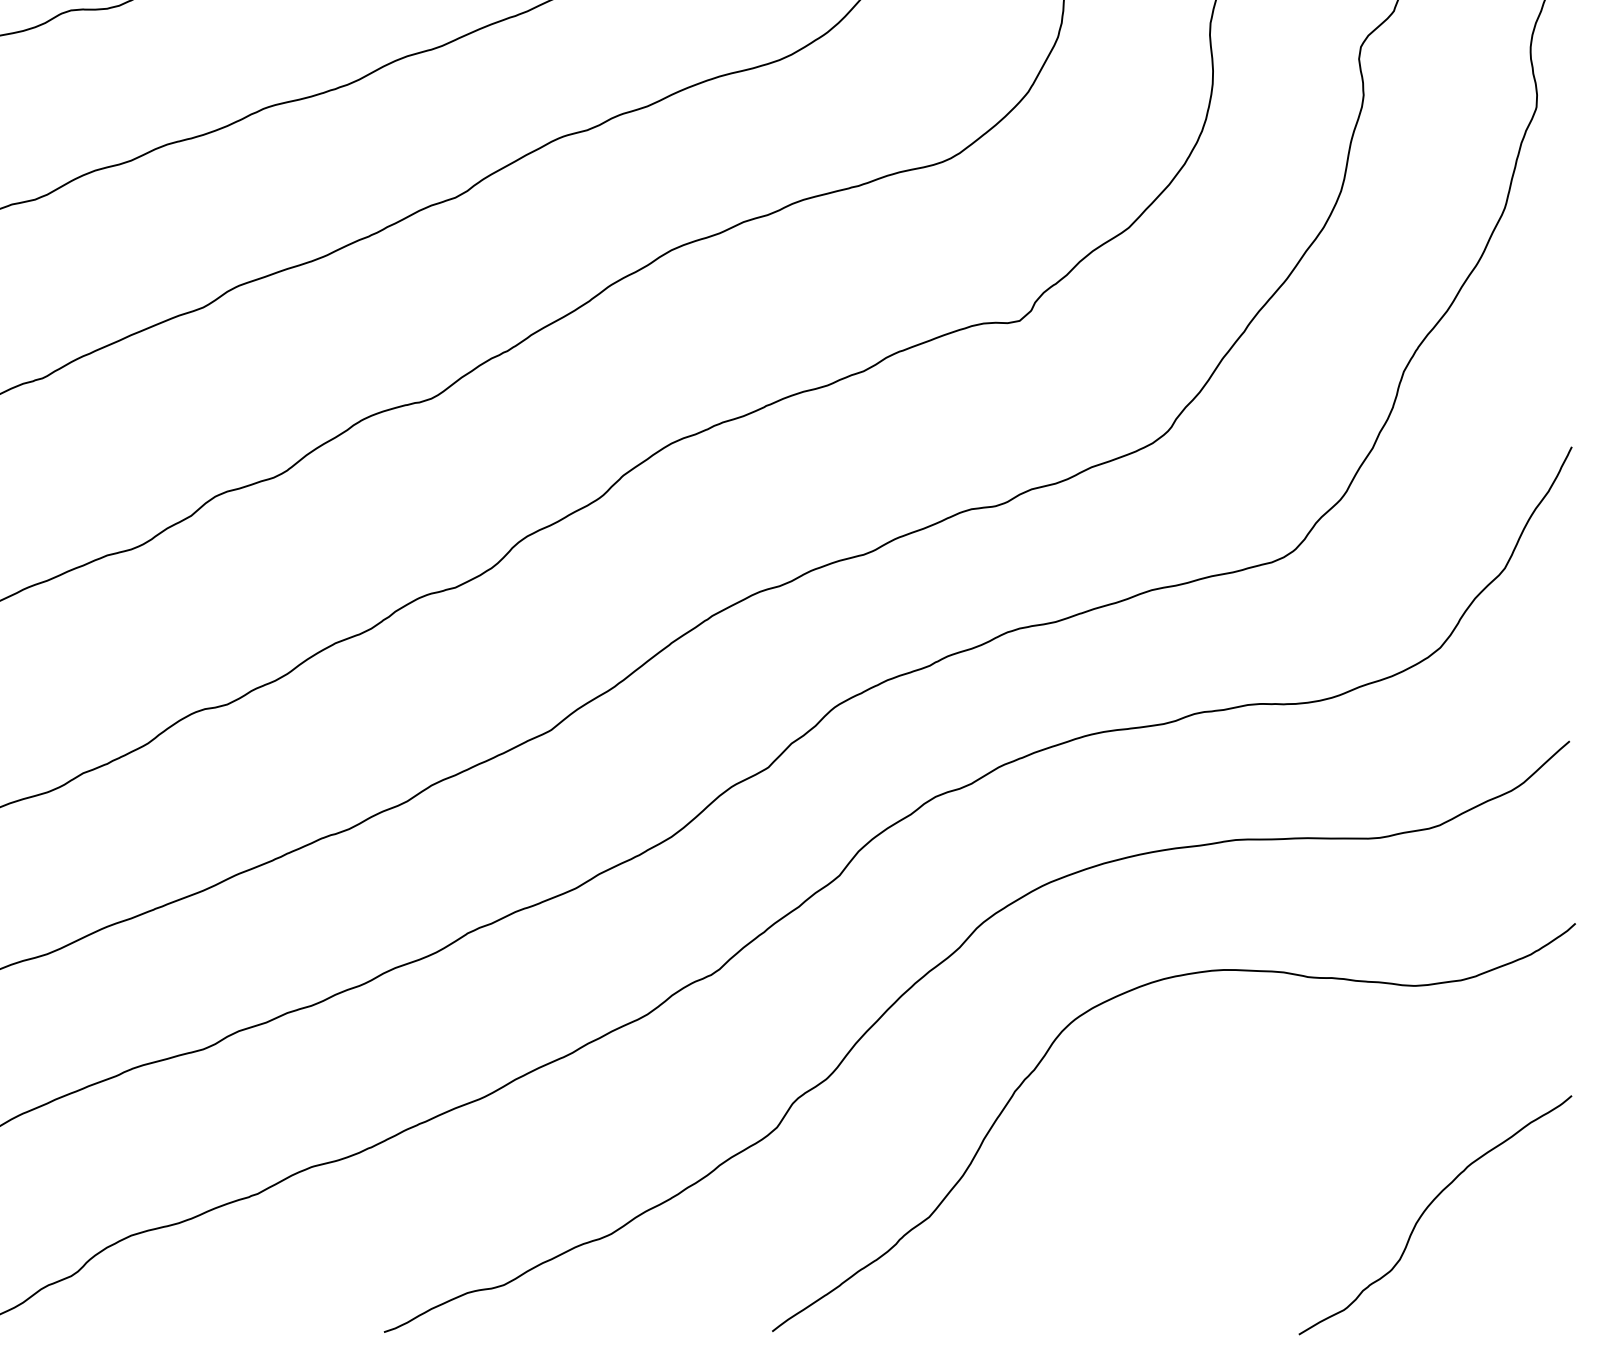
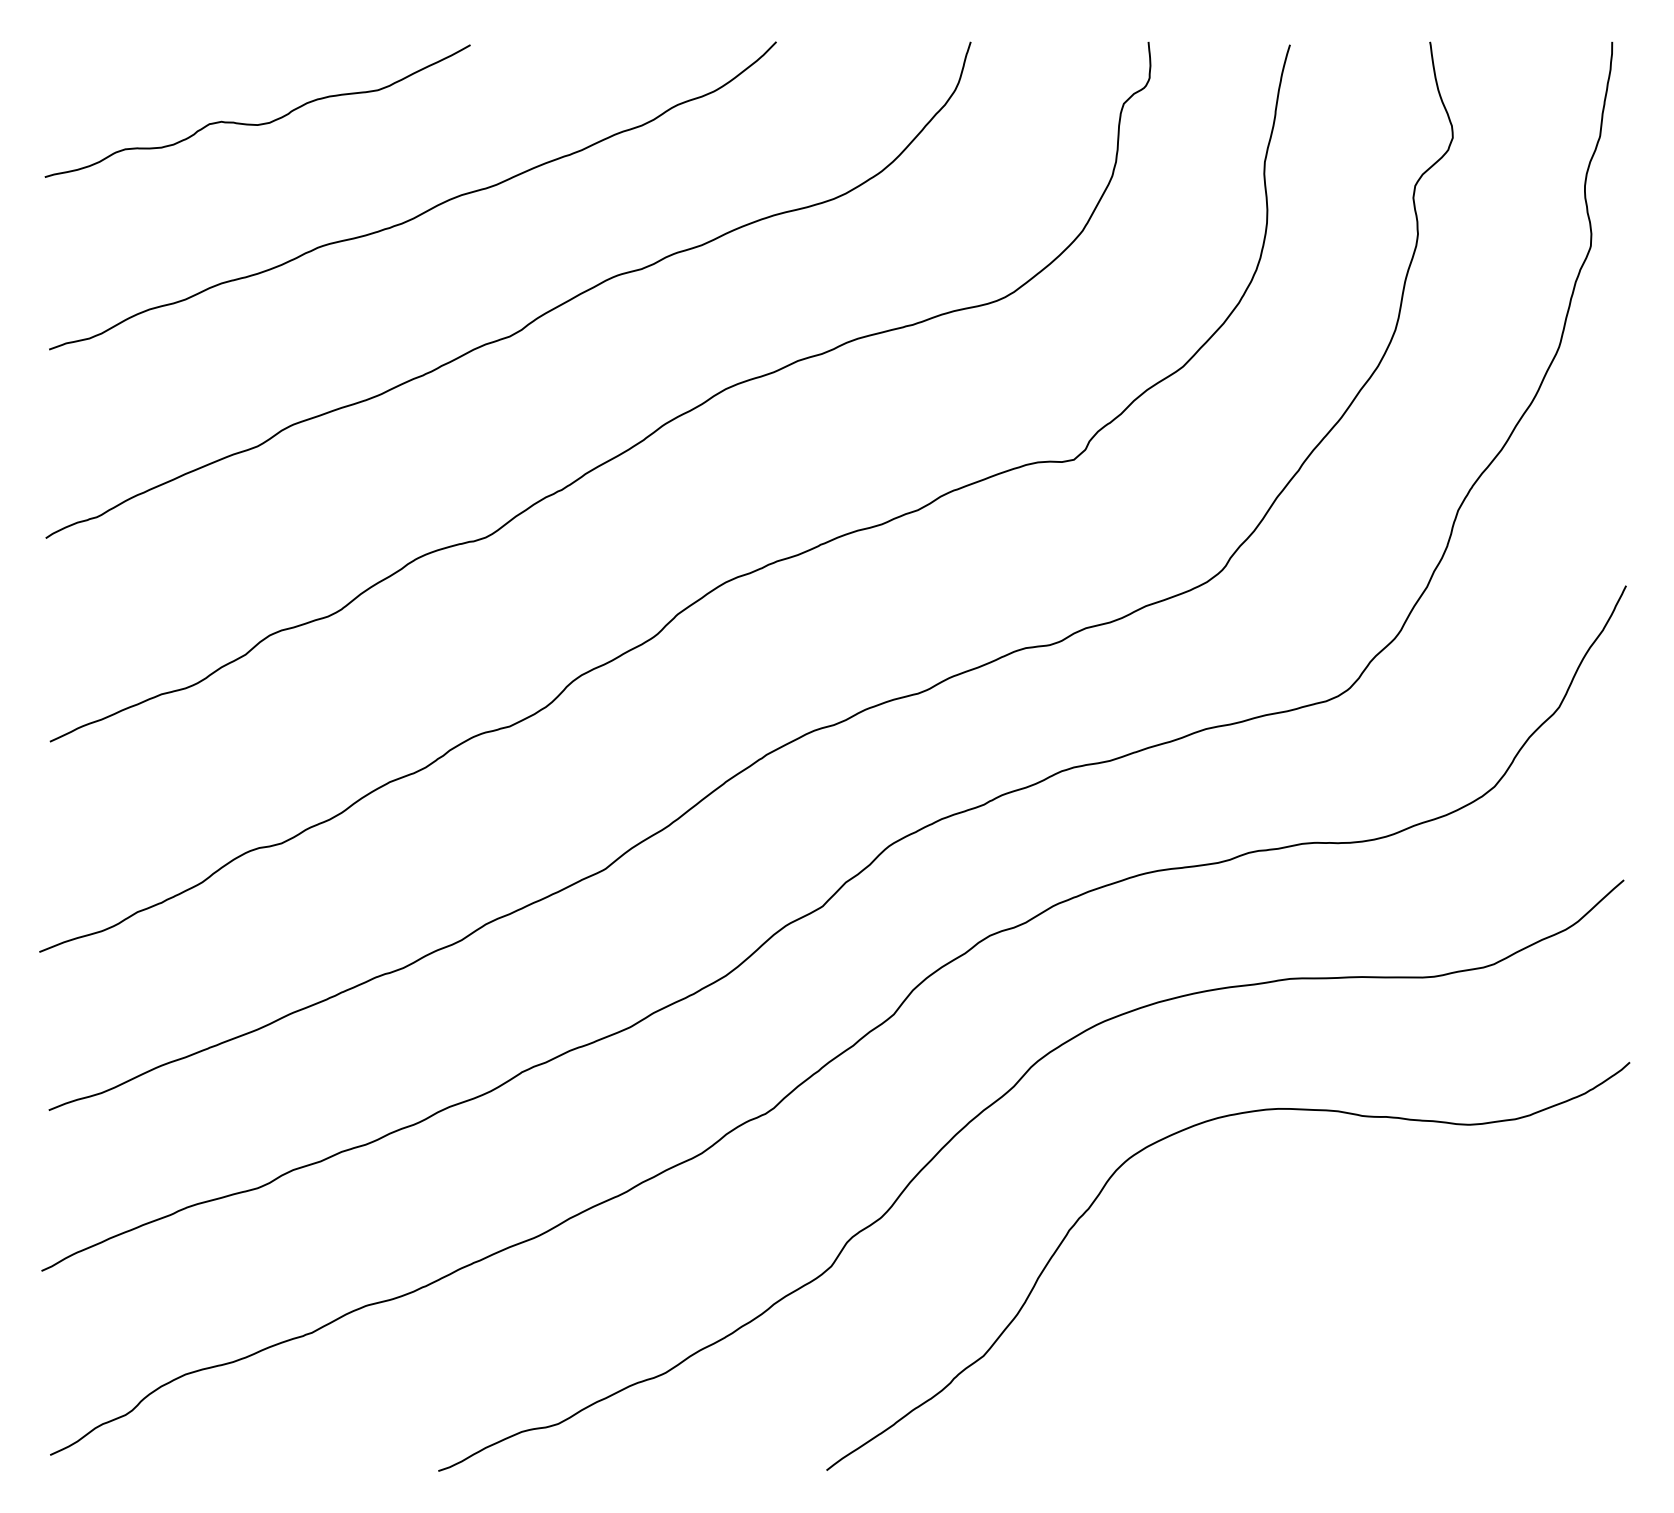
curve: (1428, 1208) -> (1482, 1347), removed

